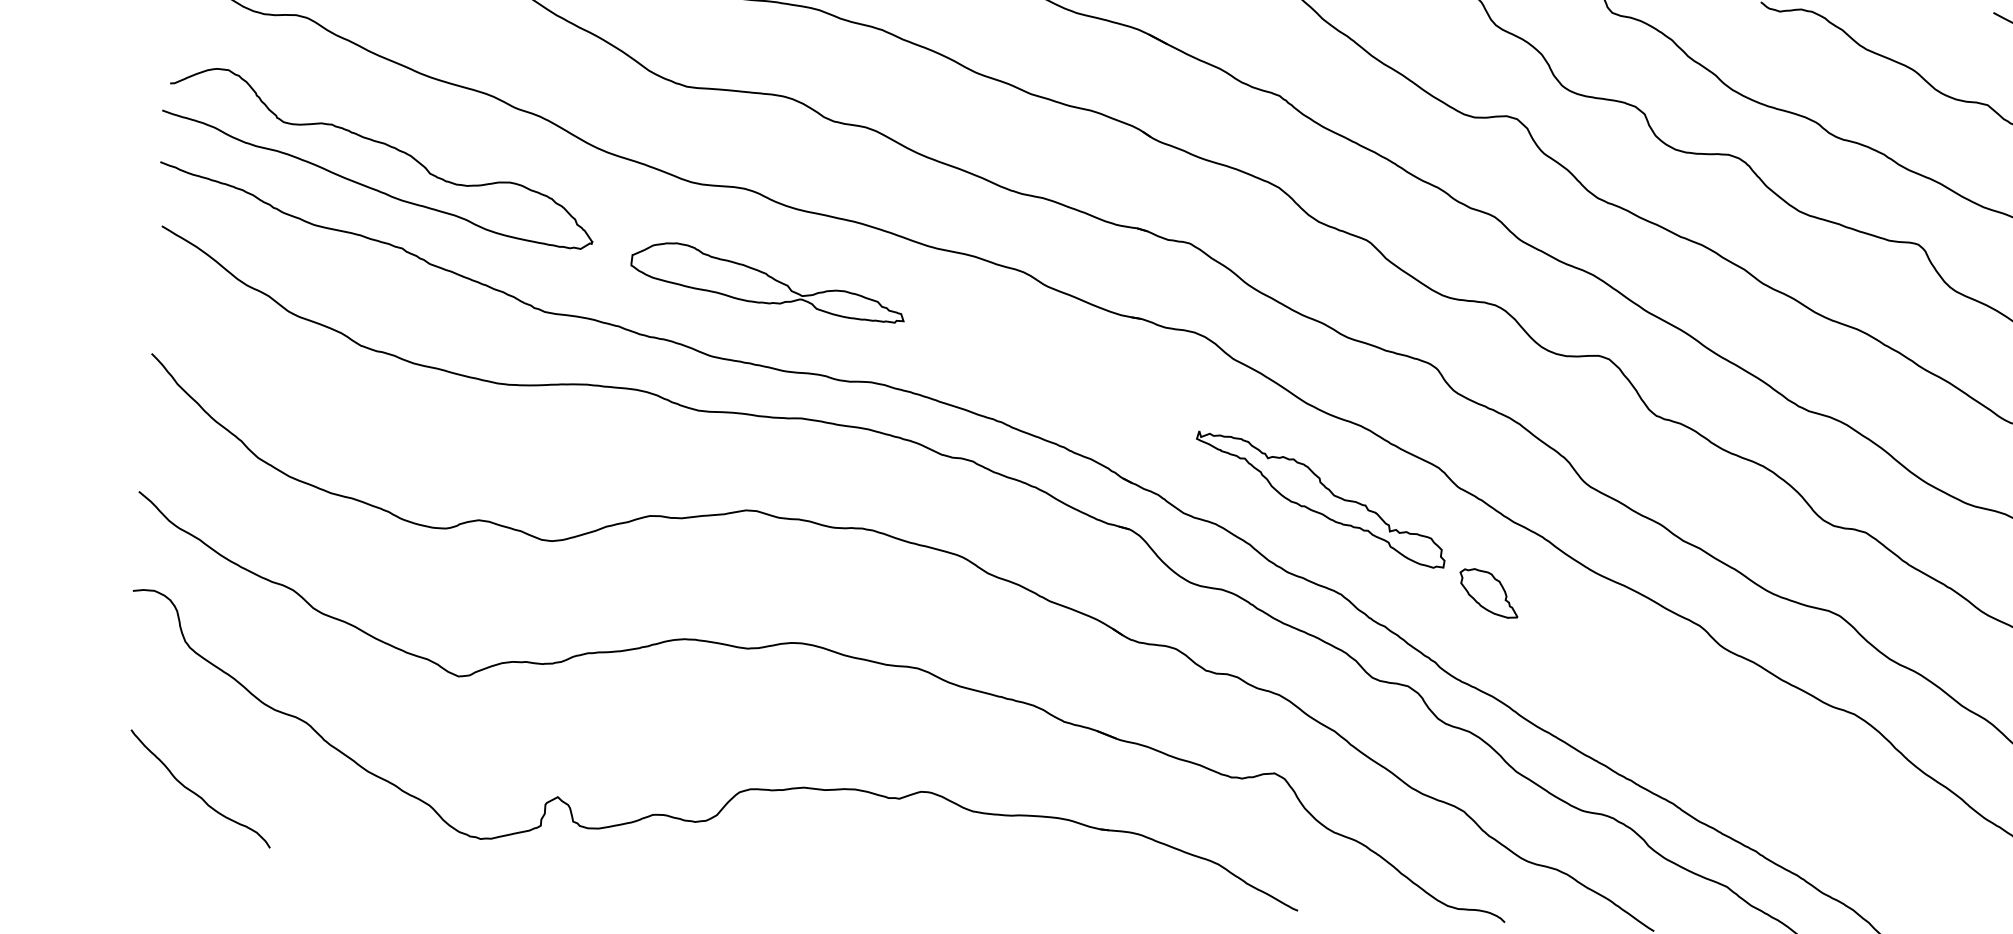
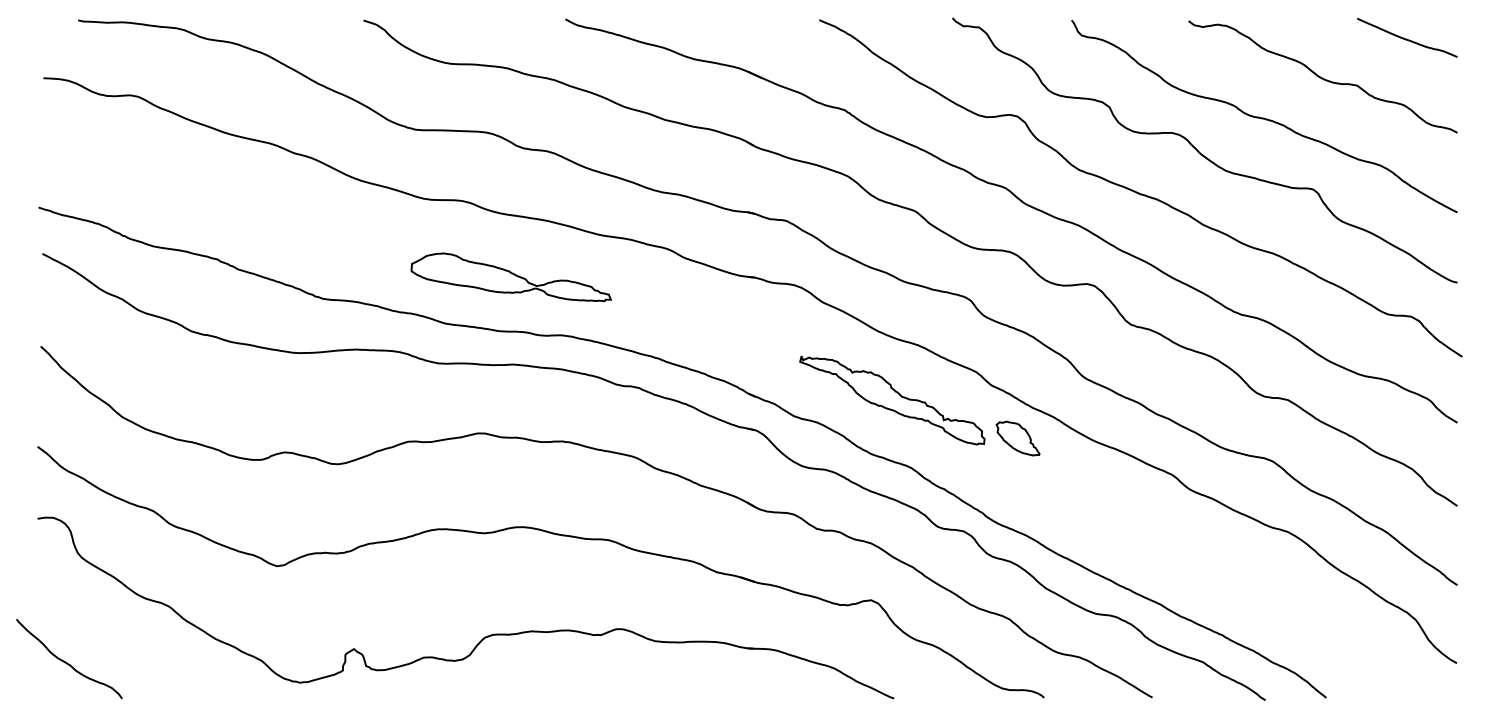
curve: (384, 145) -> (199, 185), removed
part: (767, 282) -> (510, 277), moved
part: (1488, 593) -> (1017, 438), moved
curve: (197, 793) -> (67, 662), moved

